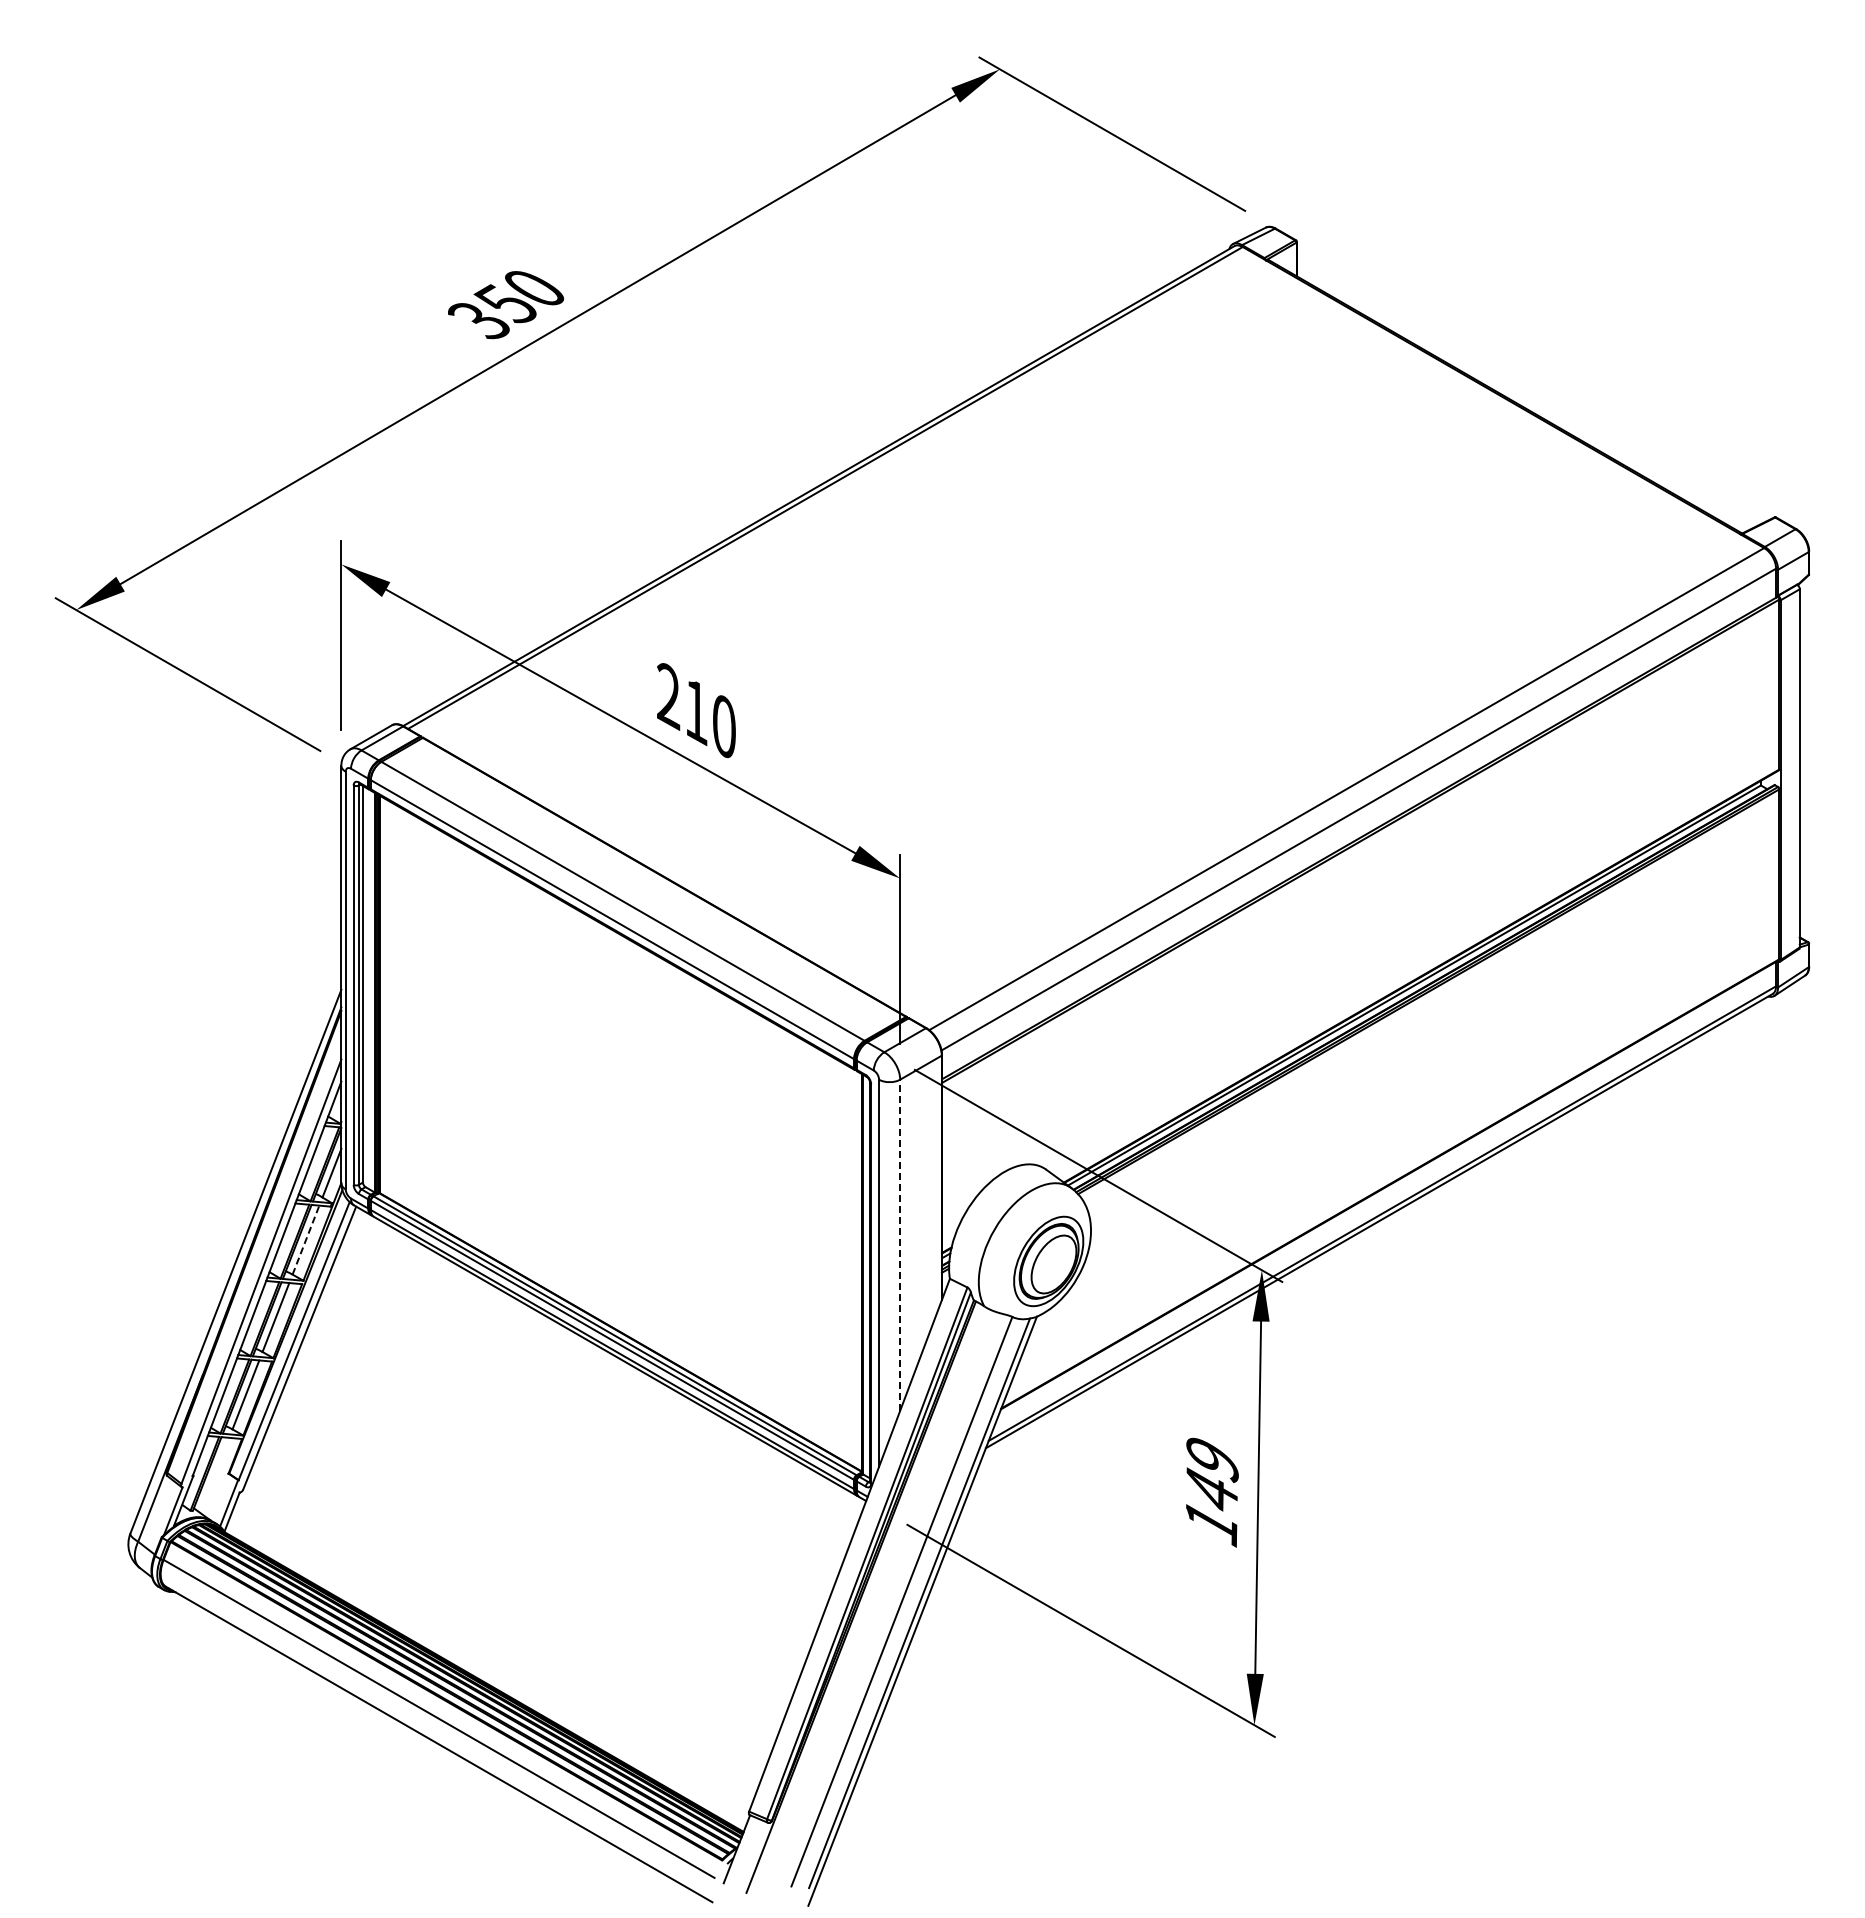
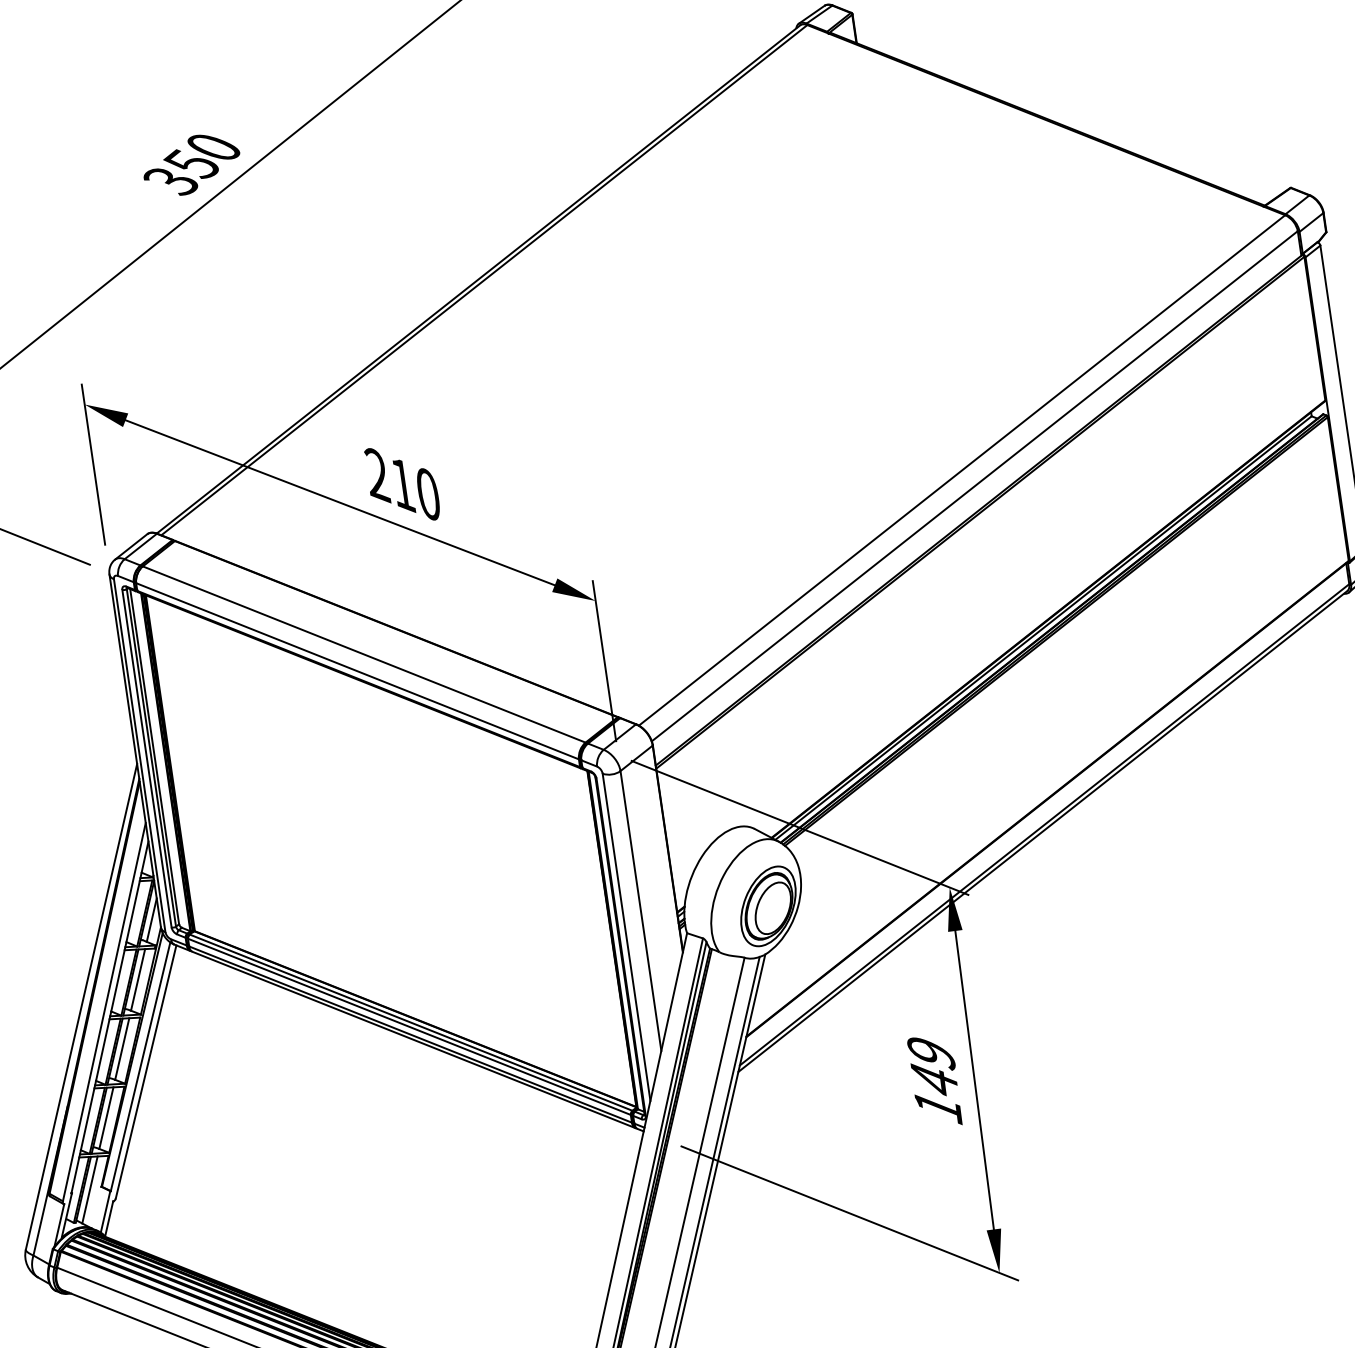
line: (306, 1240) -> (138, 980), dashed -> solid
line: (900, 1245) -> (641, 911), dashed -> solid
line: (214, 1474) -> (89, 1189), added

